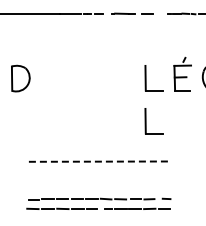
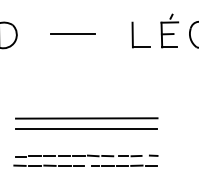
line: (85, 77) -> (72, 34), added
part: (146, 121) -> (133, 78), removed
line: (99, 161) -> (86, 118), dashed -> solid
line: (99, 172) -> (86, 129), added

